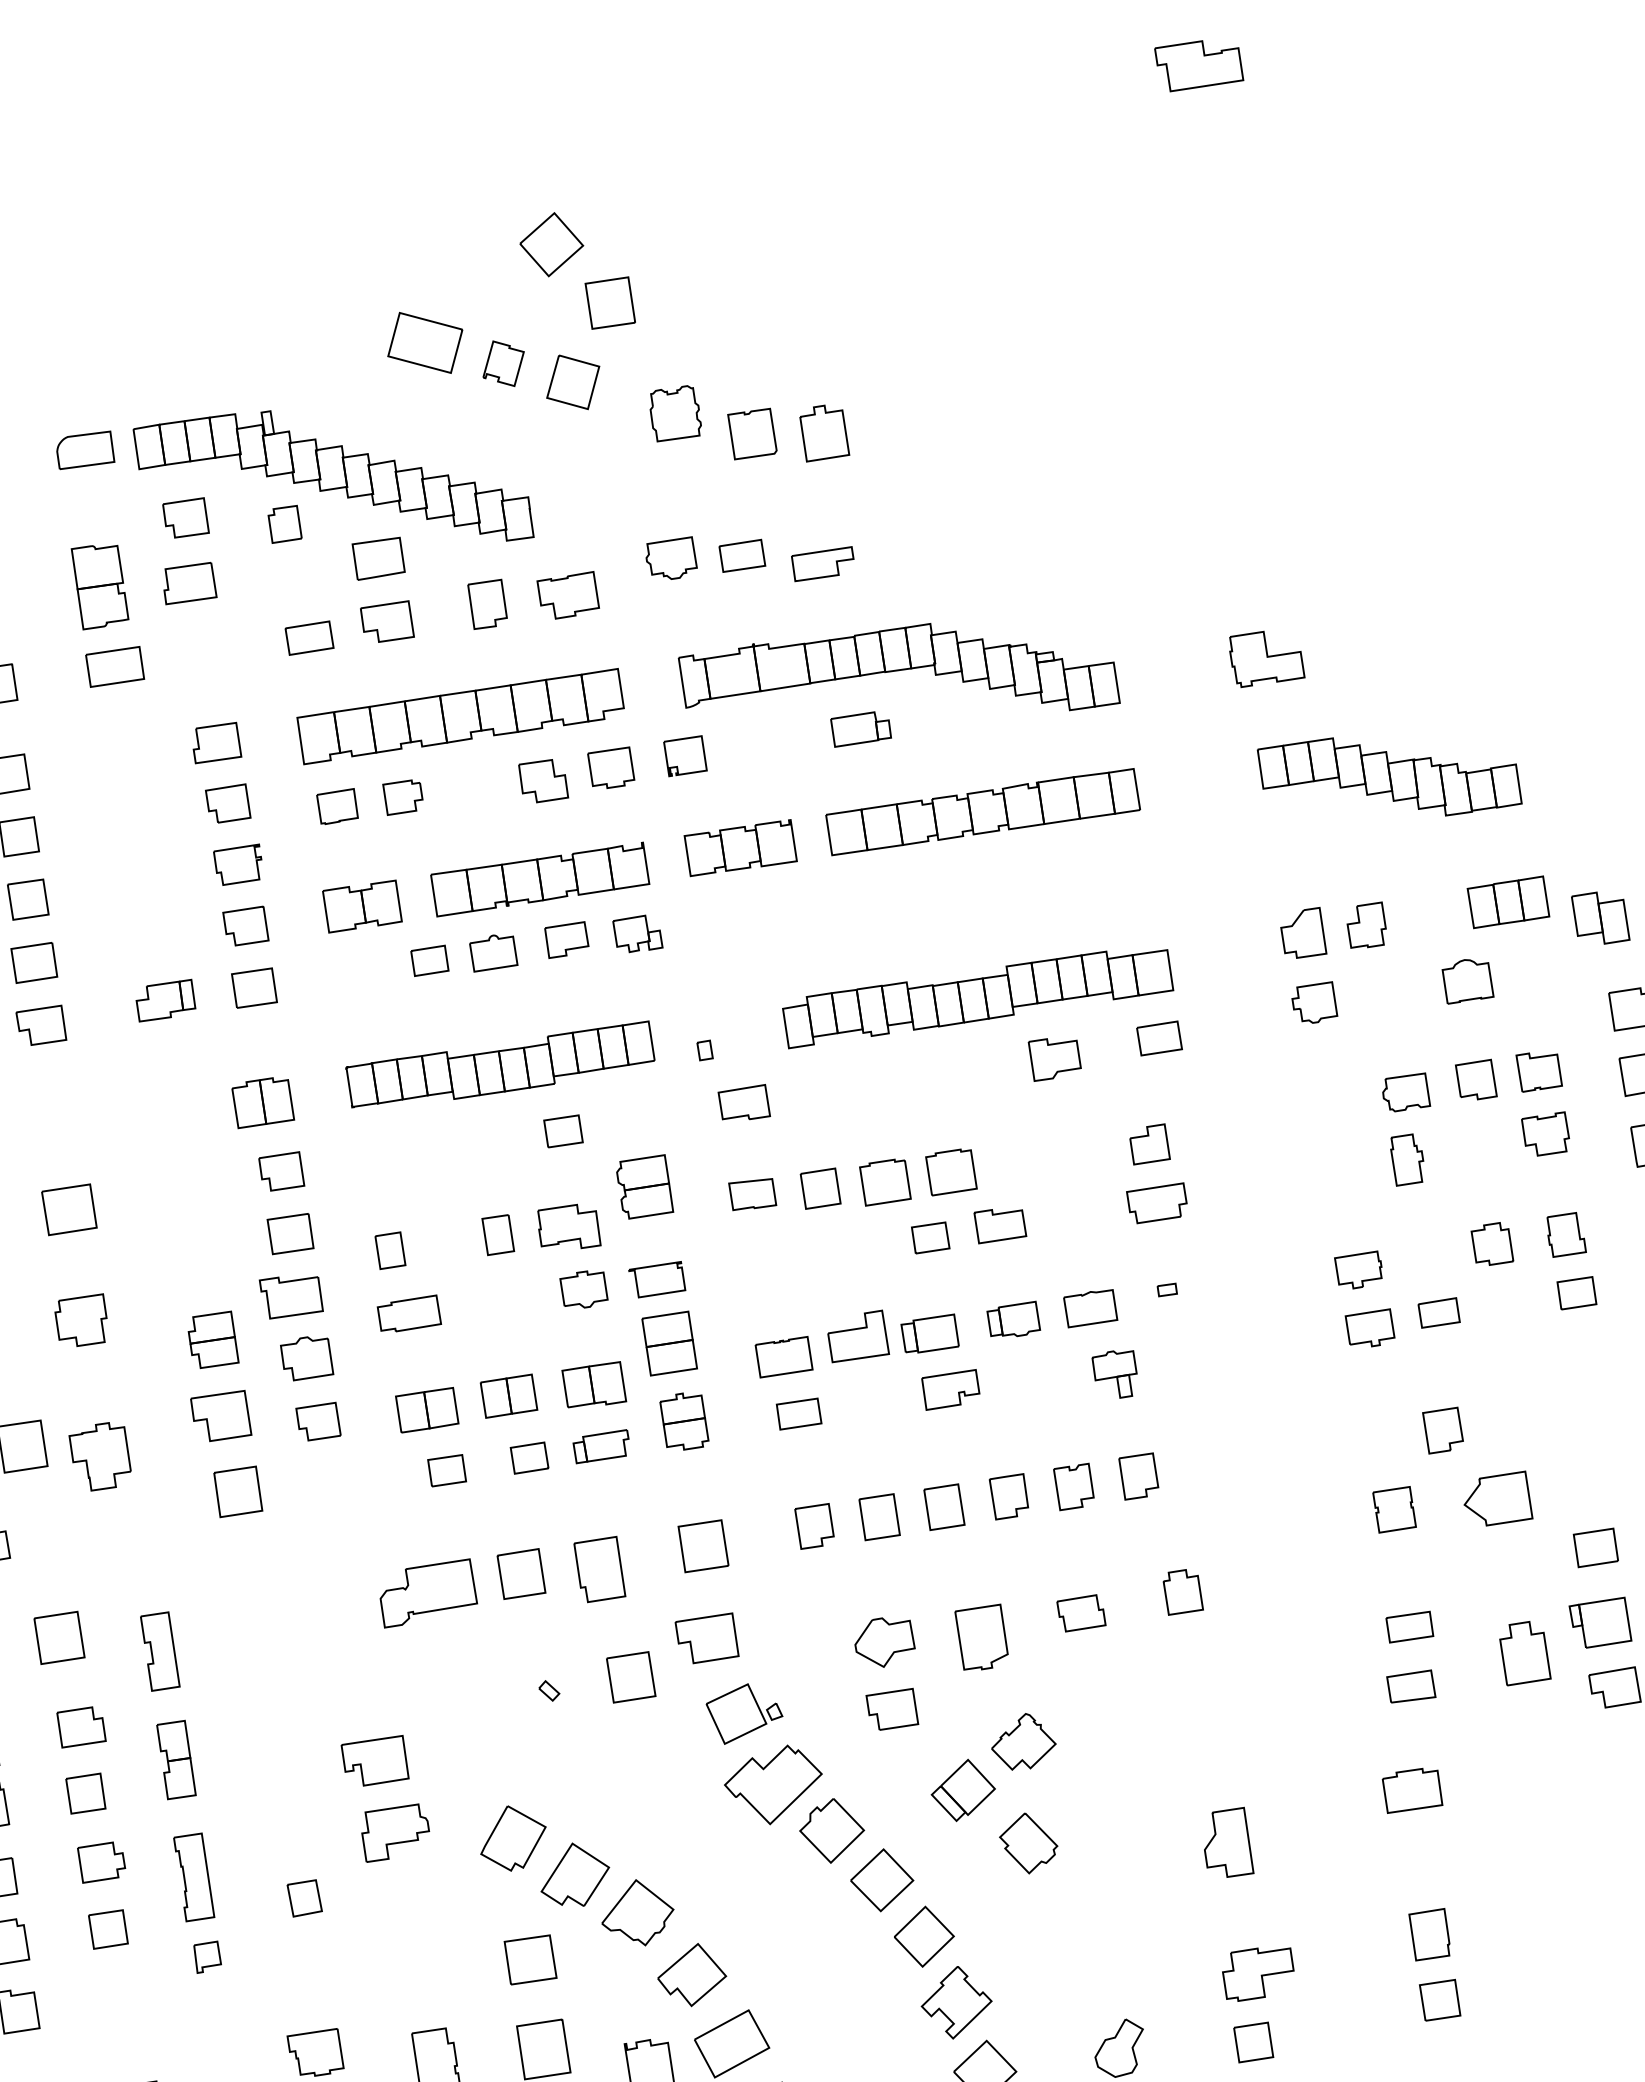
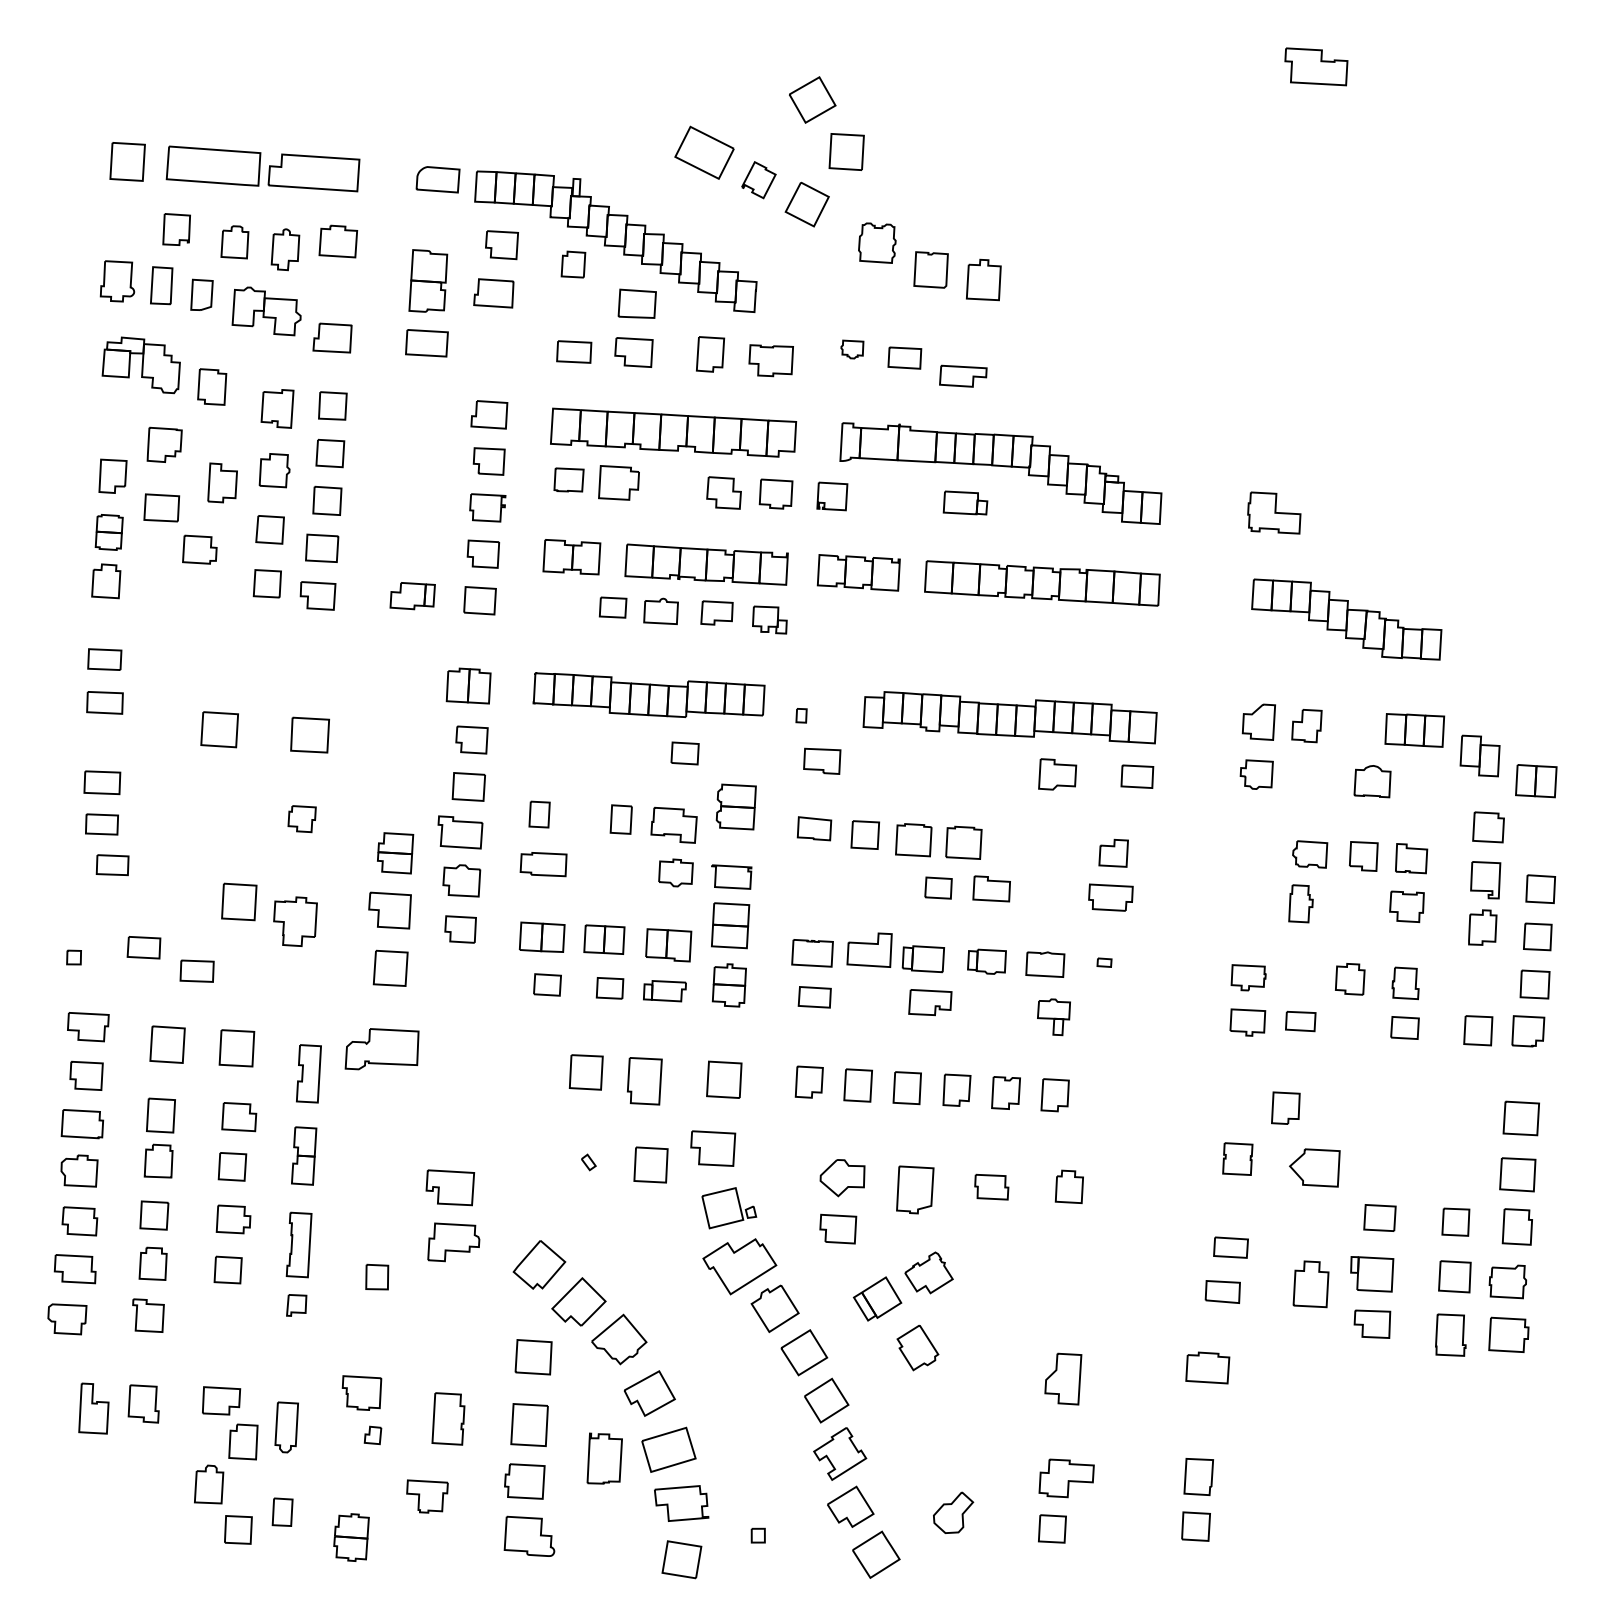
part: (671, 559) -> (852, 349), size x0.6
part: (403, 797) -> (618, 483), size x1.4
part: (81, 1320) -> (301, 818), size x0.7
part: (426, 1592) -> (381, 1049), moved

